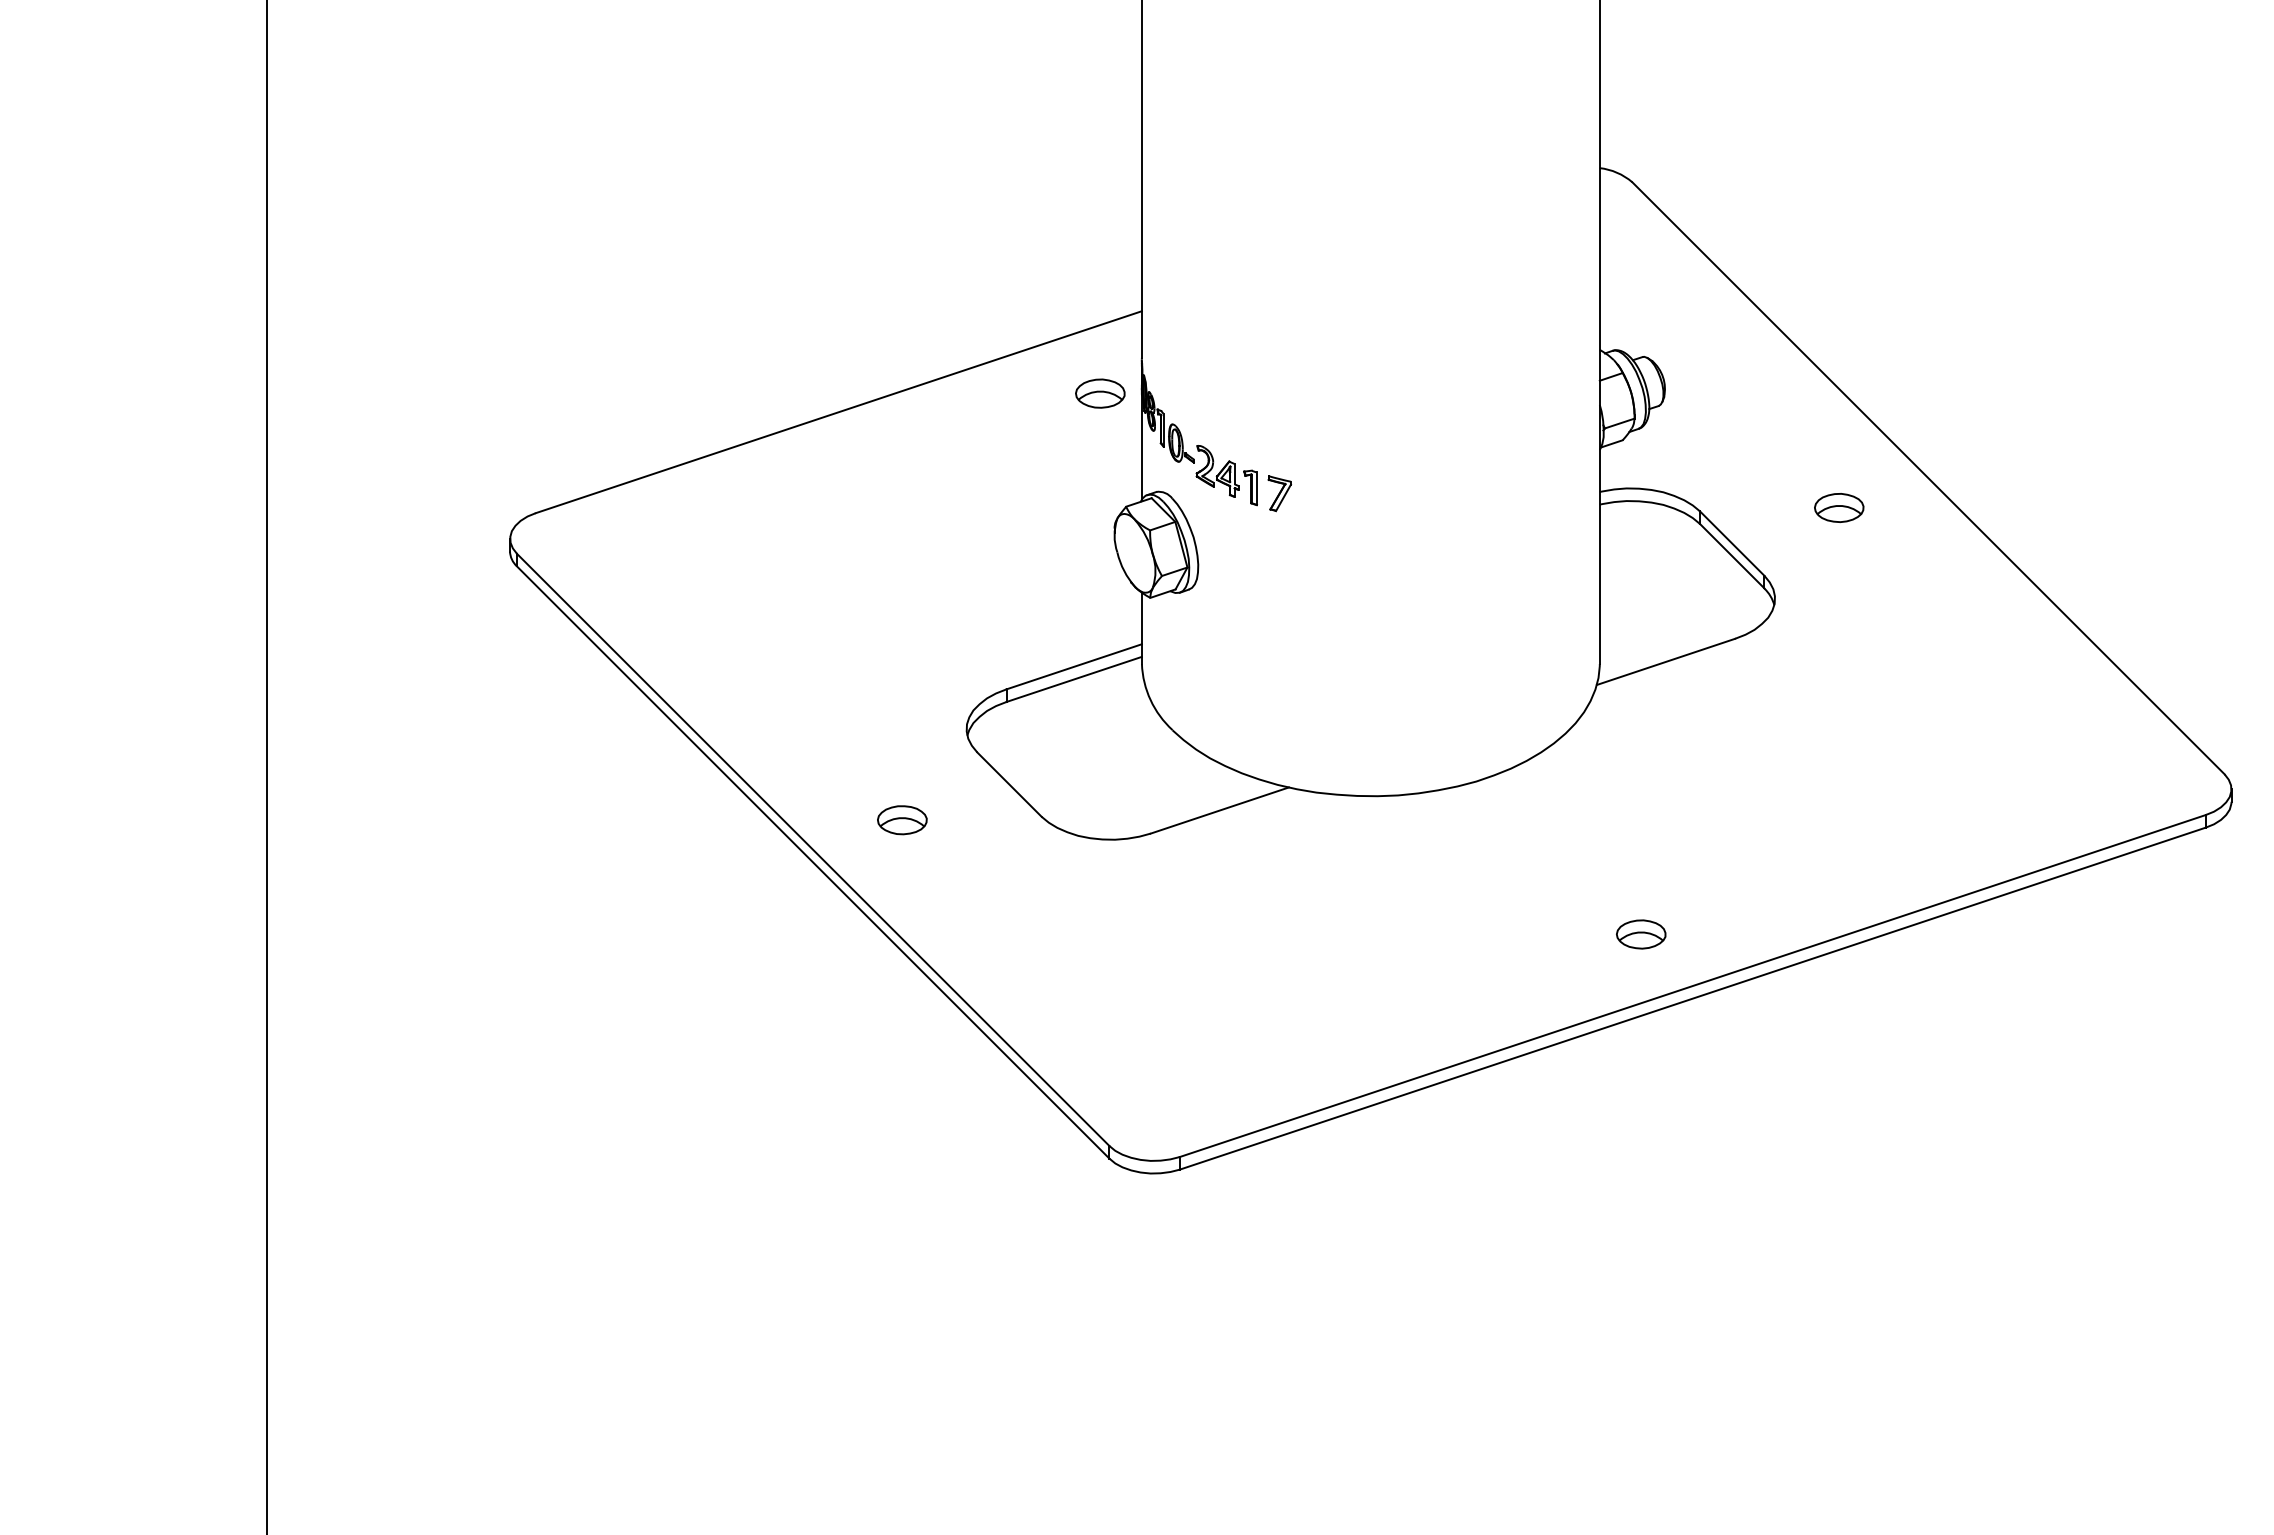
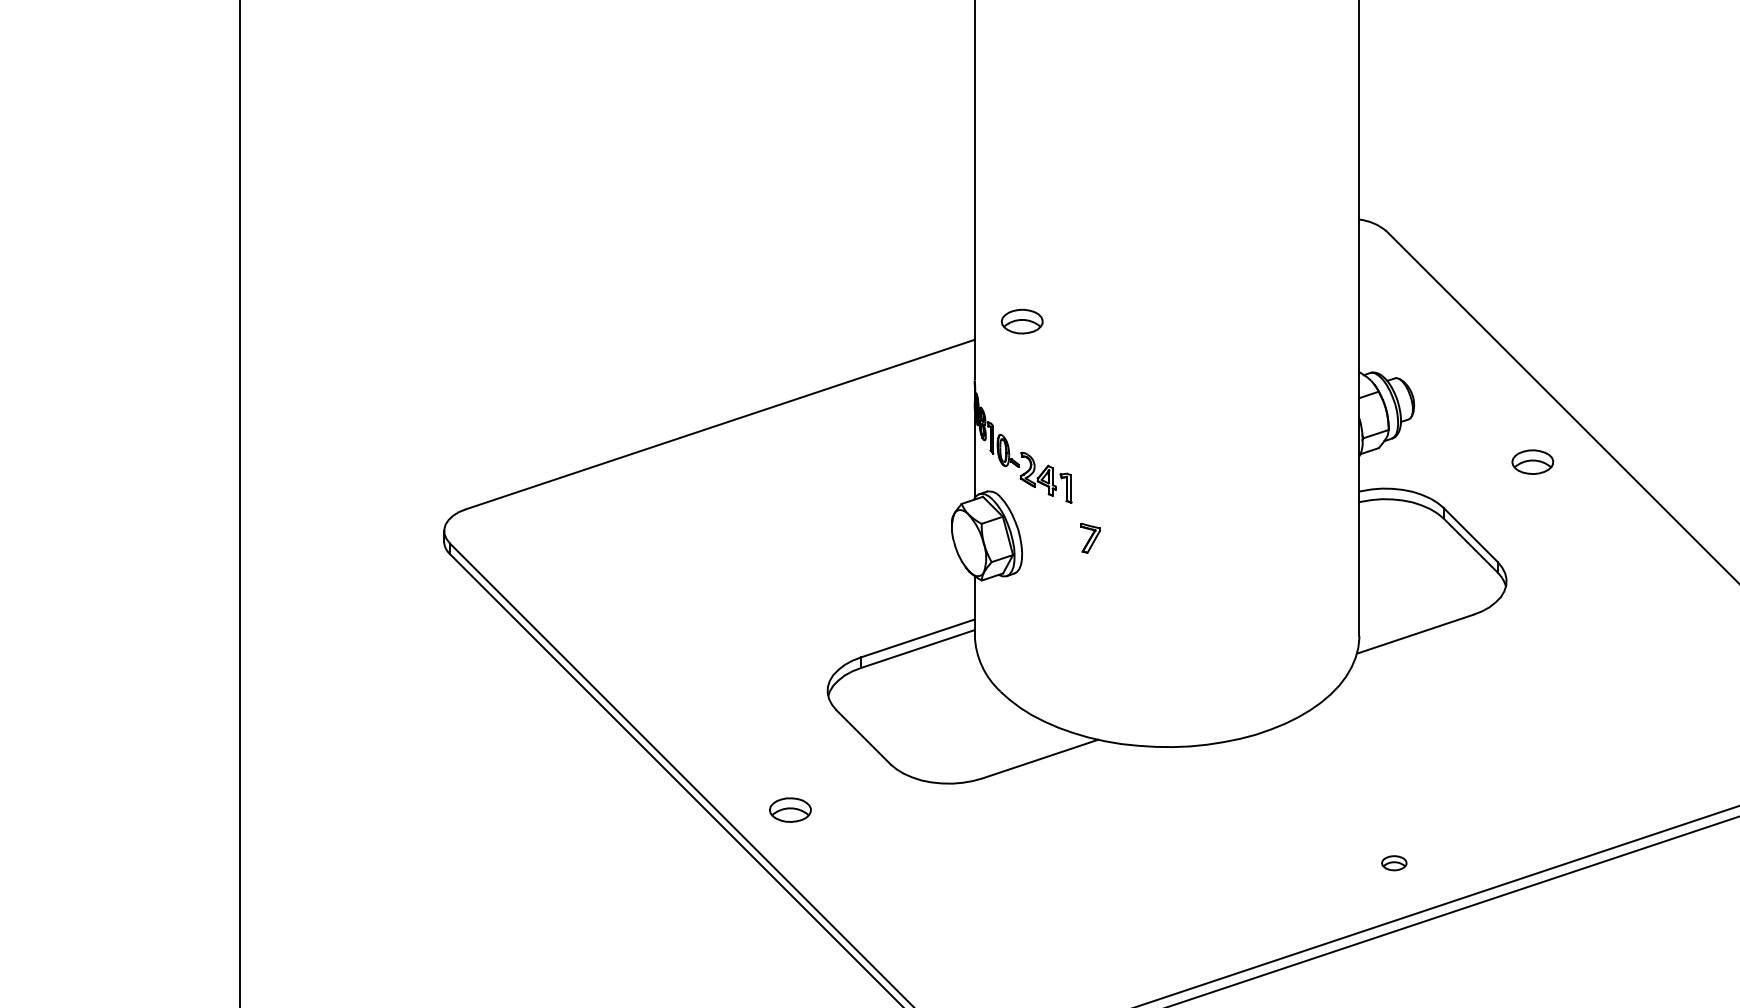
part: (1100, 393) -> (1022, 321), moved
part: (1279, 493) -> (1090, 538), moved
part: (1839, 507) -> (1533, 461), moved
part: (902, 820) -> (790, 810), moved
part: (1641, 934) -> (1394, 863), size x0.6

